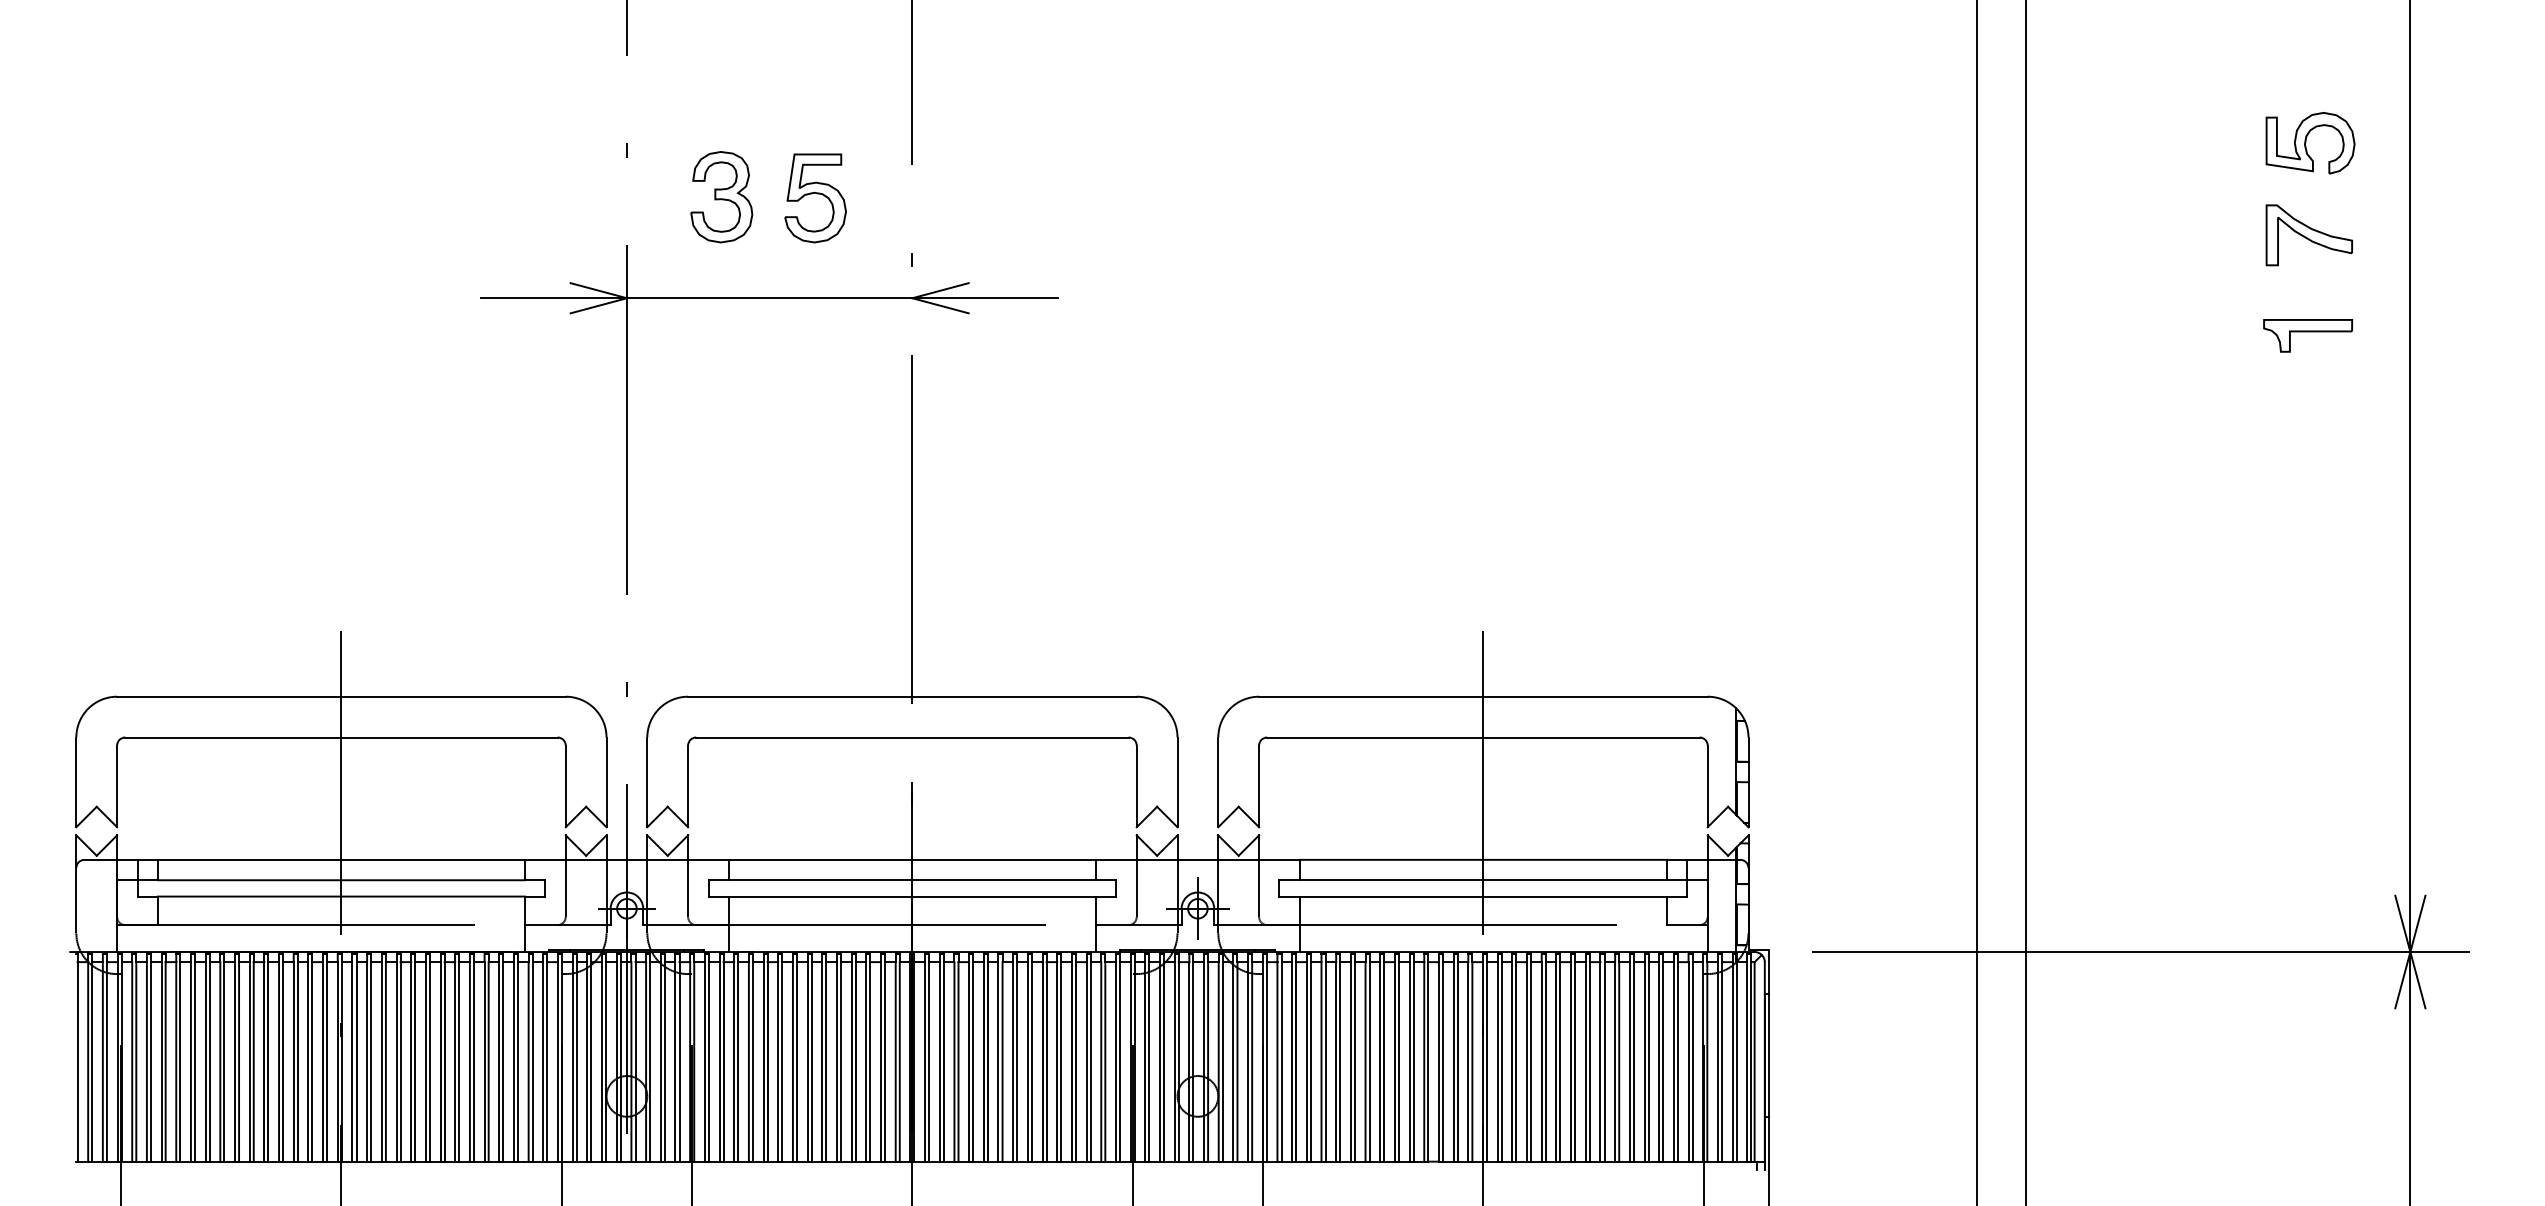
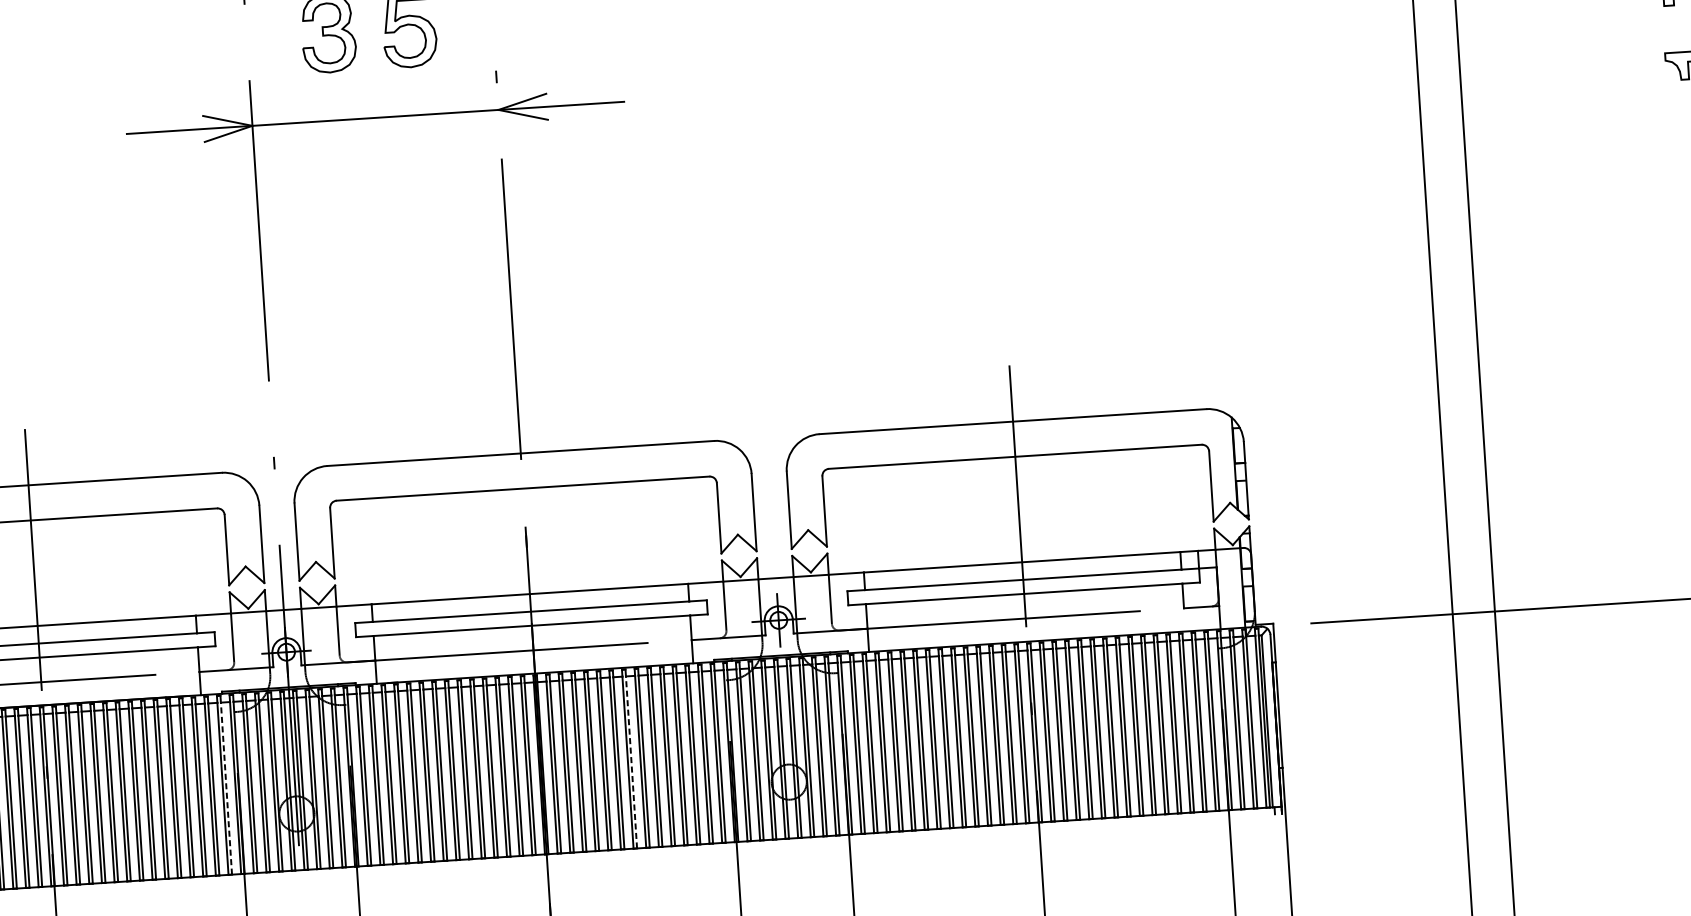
line: (547, 1061) -> (226, 788), solid -> dashed
line: (1017, 1061) -> (631, 762), solid -> dashed

